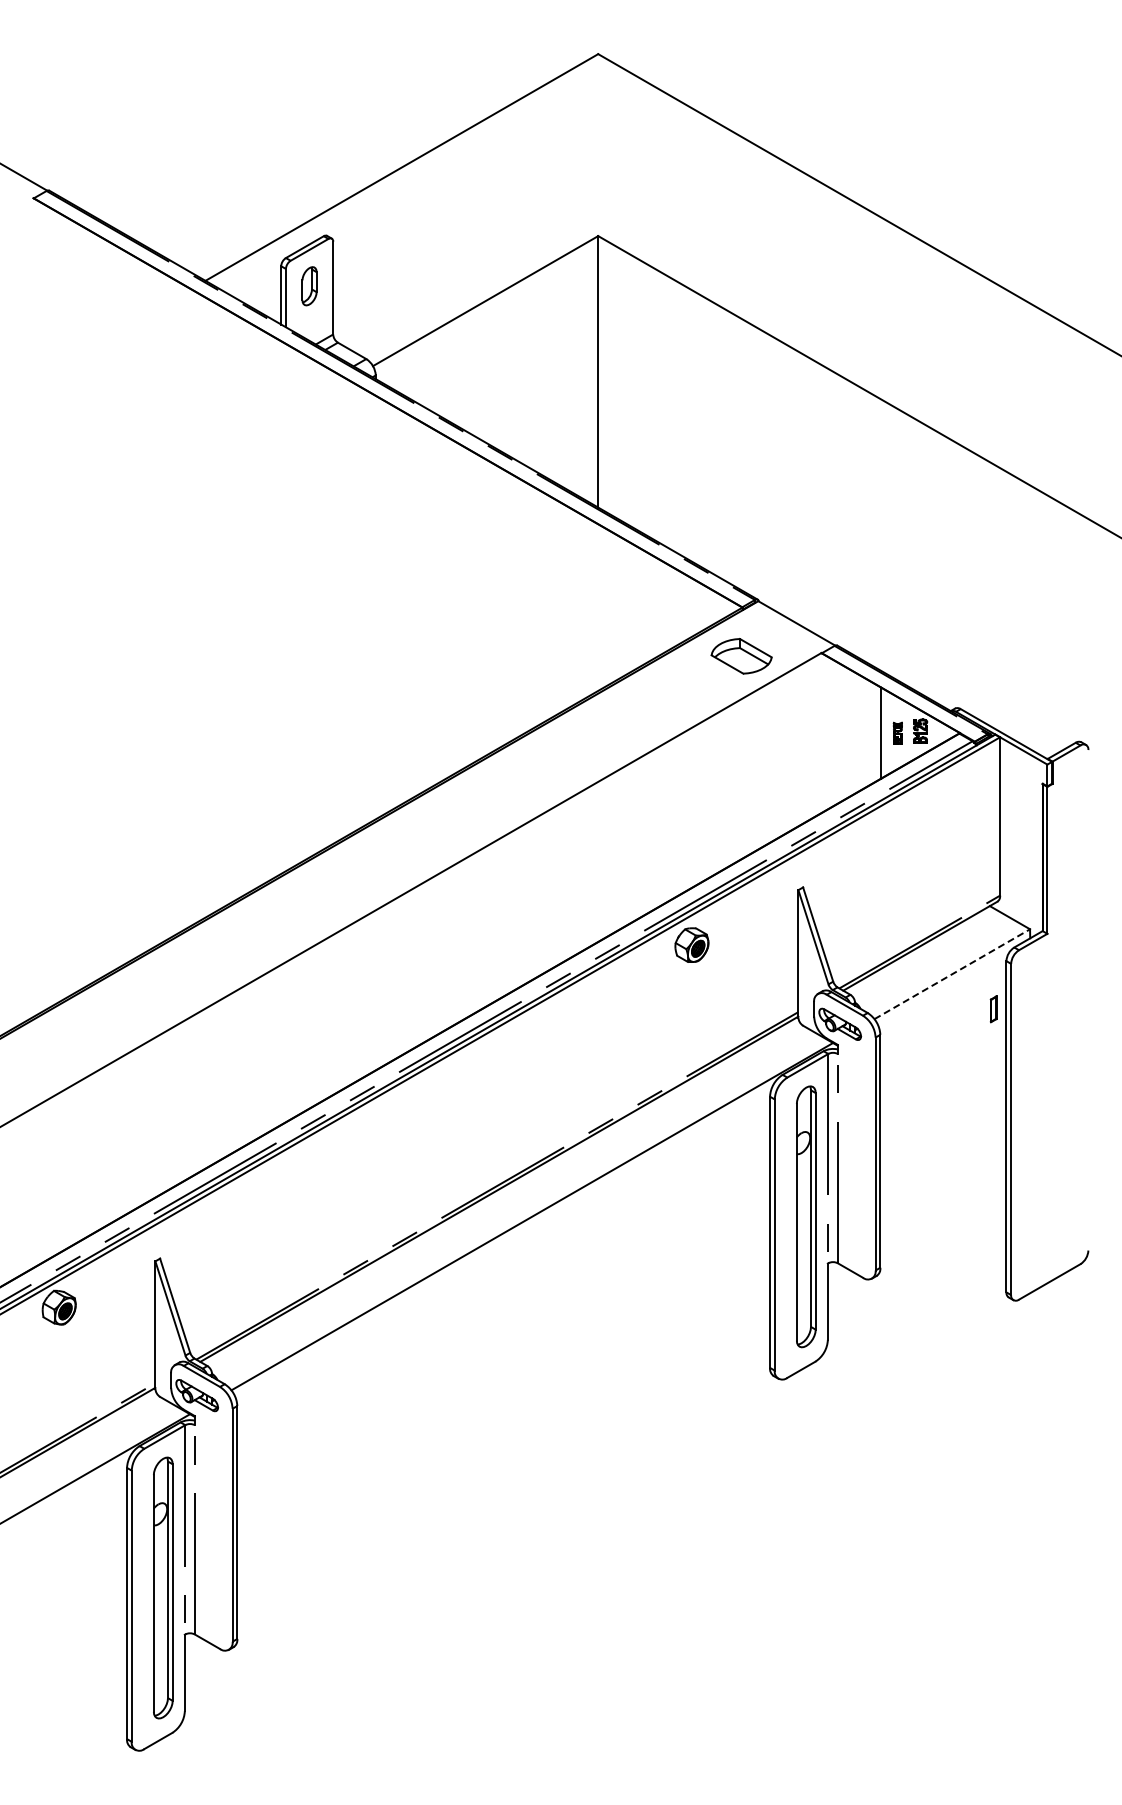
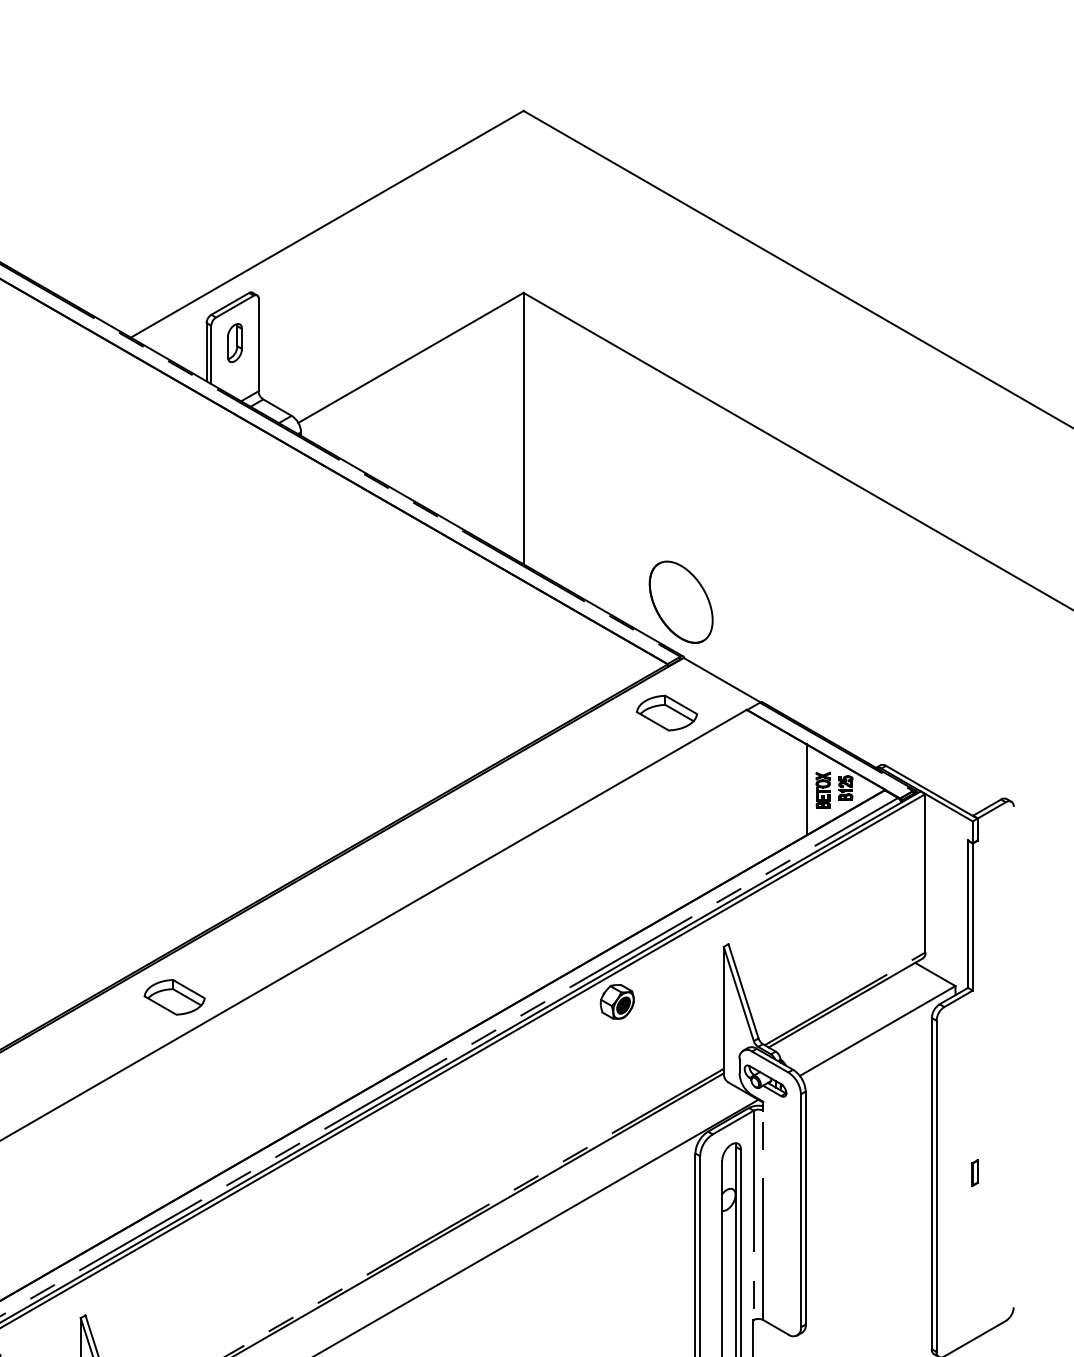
part: (755, 545) -> (680, 602), added
part: (897, 732) -> (822, 789), size x1.67
part: (249, 940) -> (174, 997), added
line: (952, 974) -> (877, 1031), dashed -> solid
part: (993, 1009) -> (974, 1173), moved

